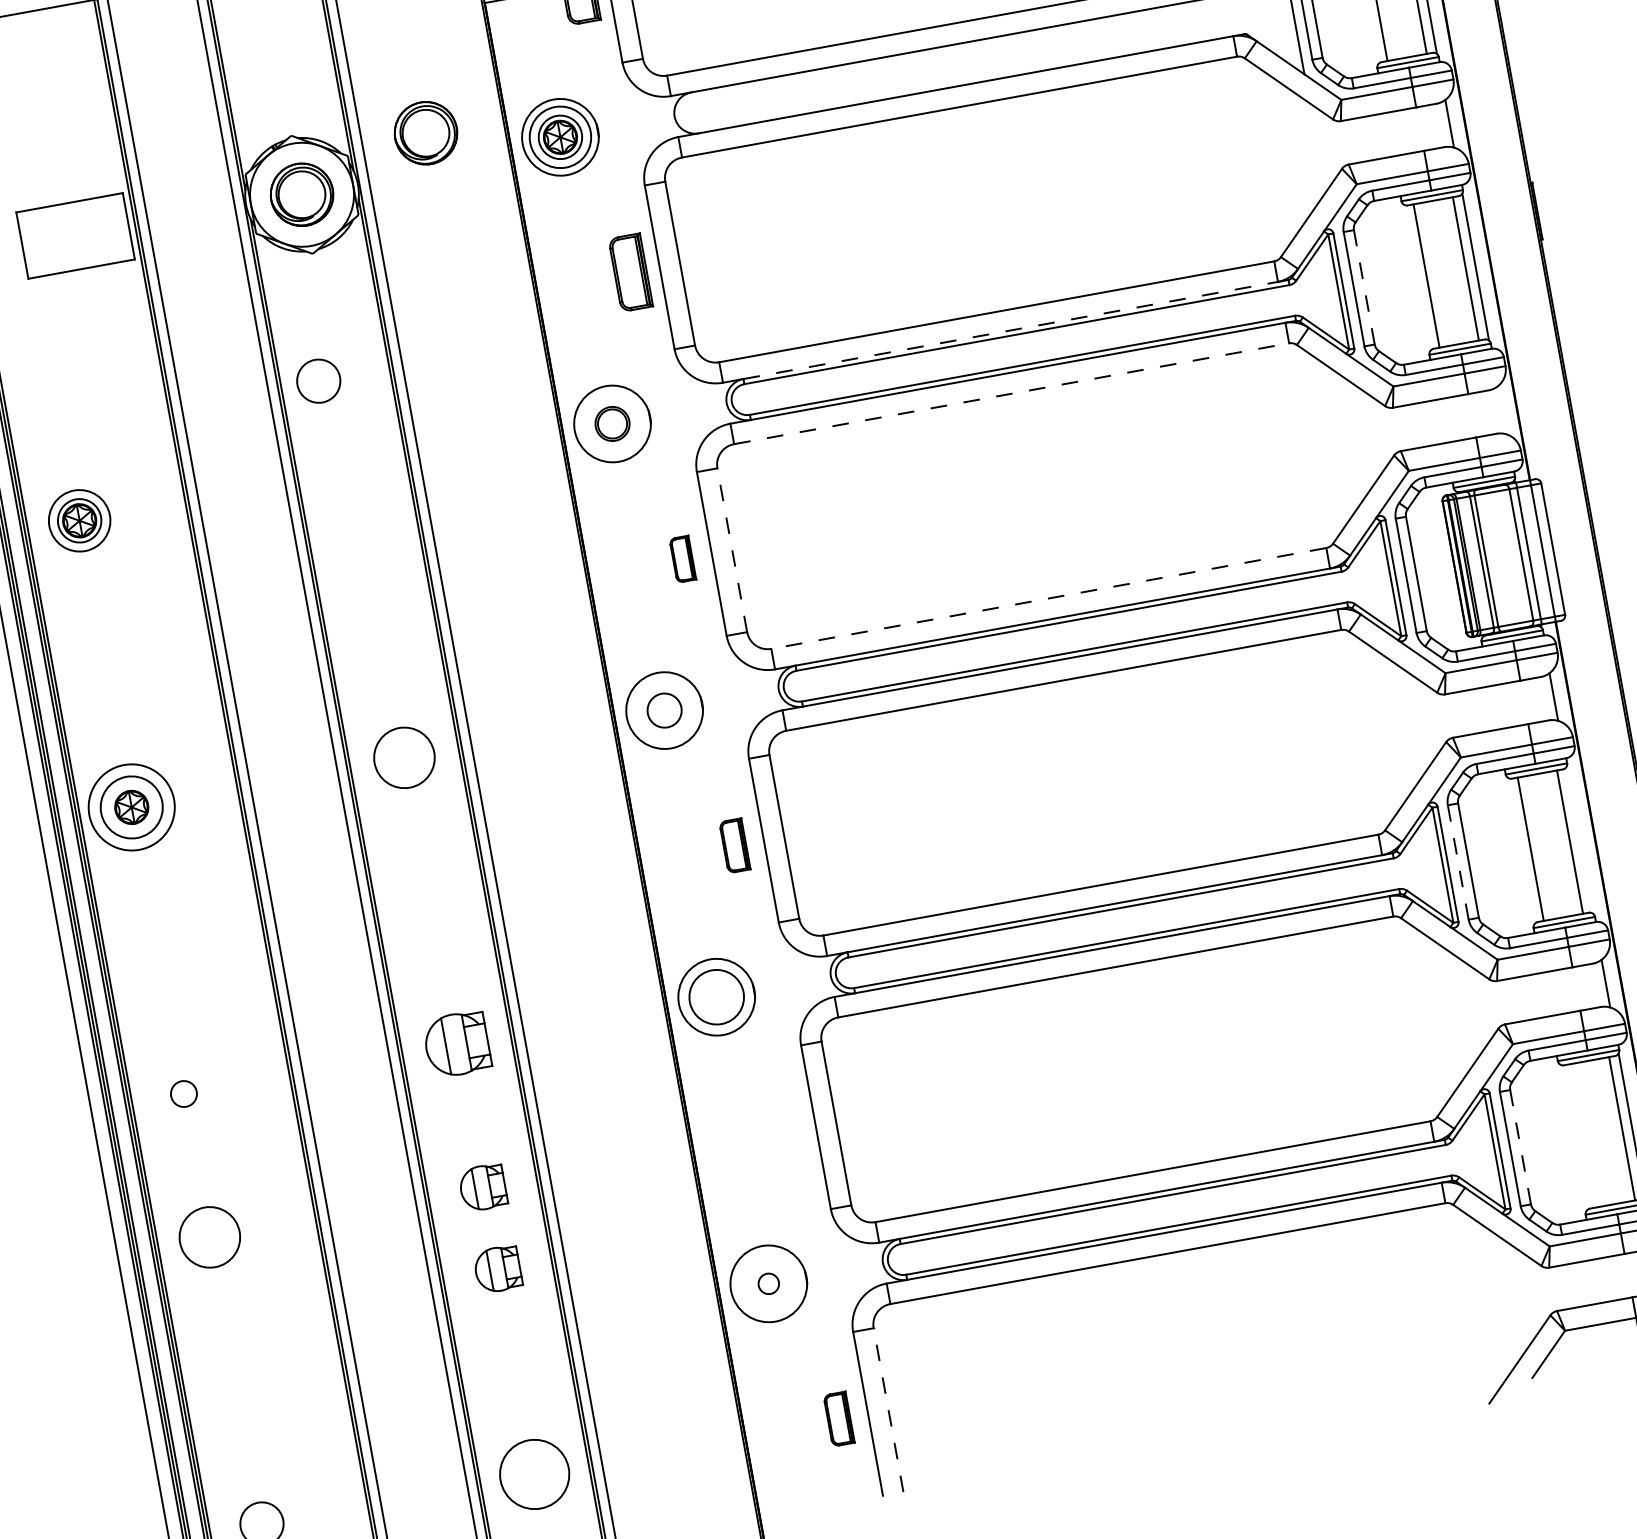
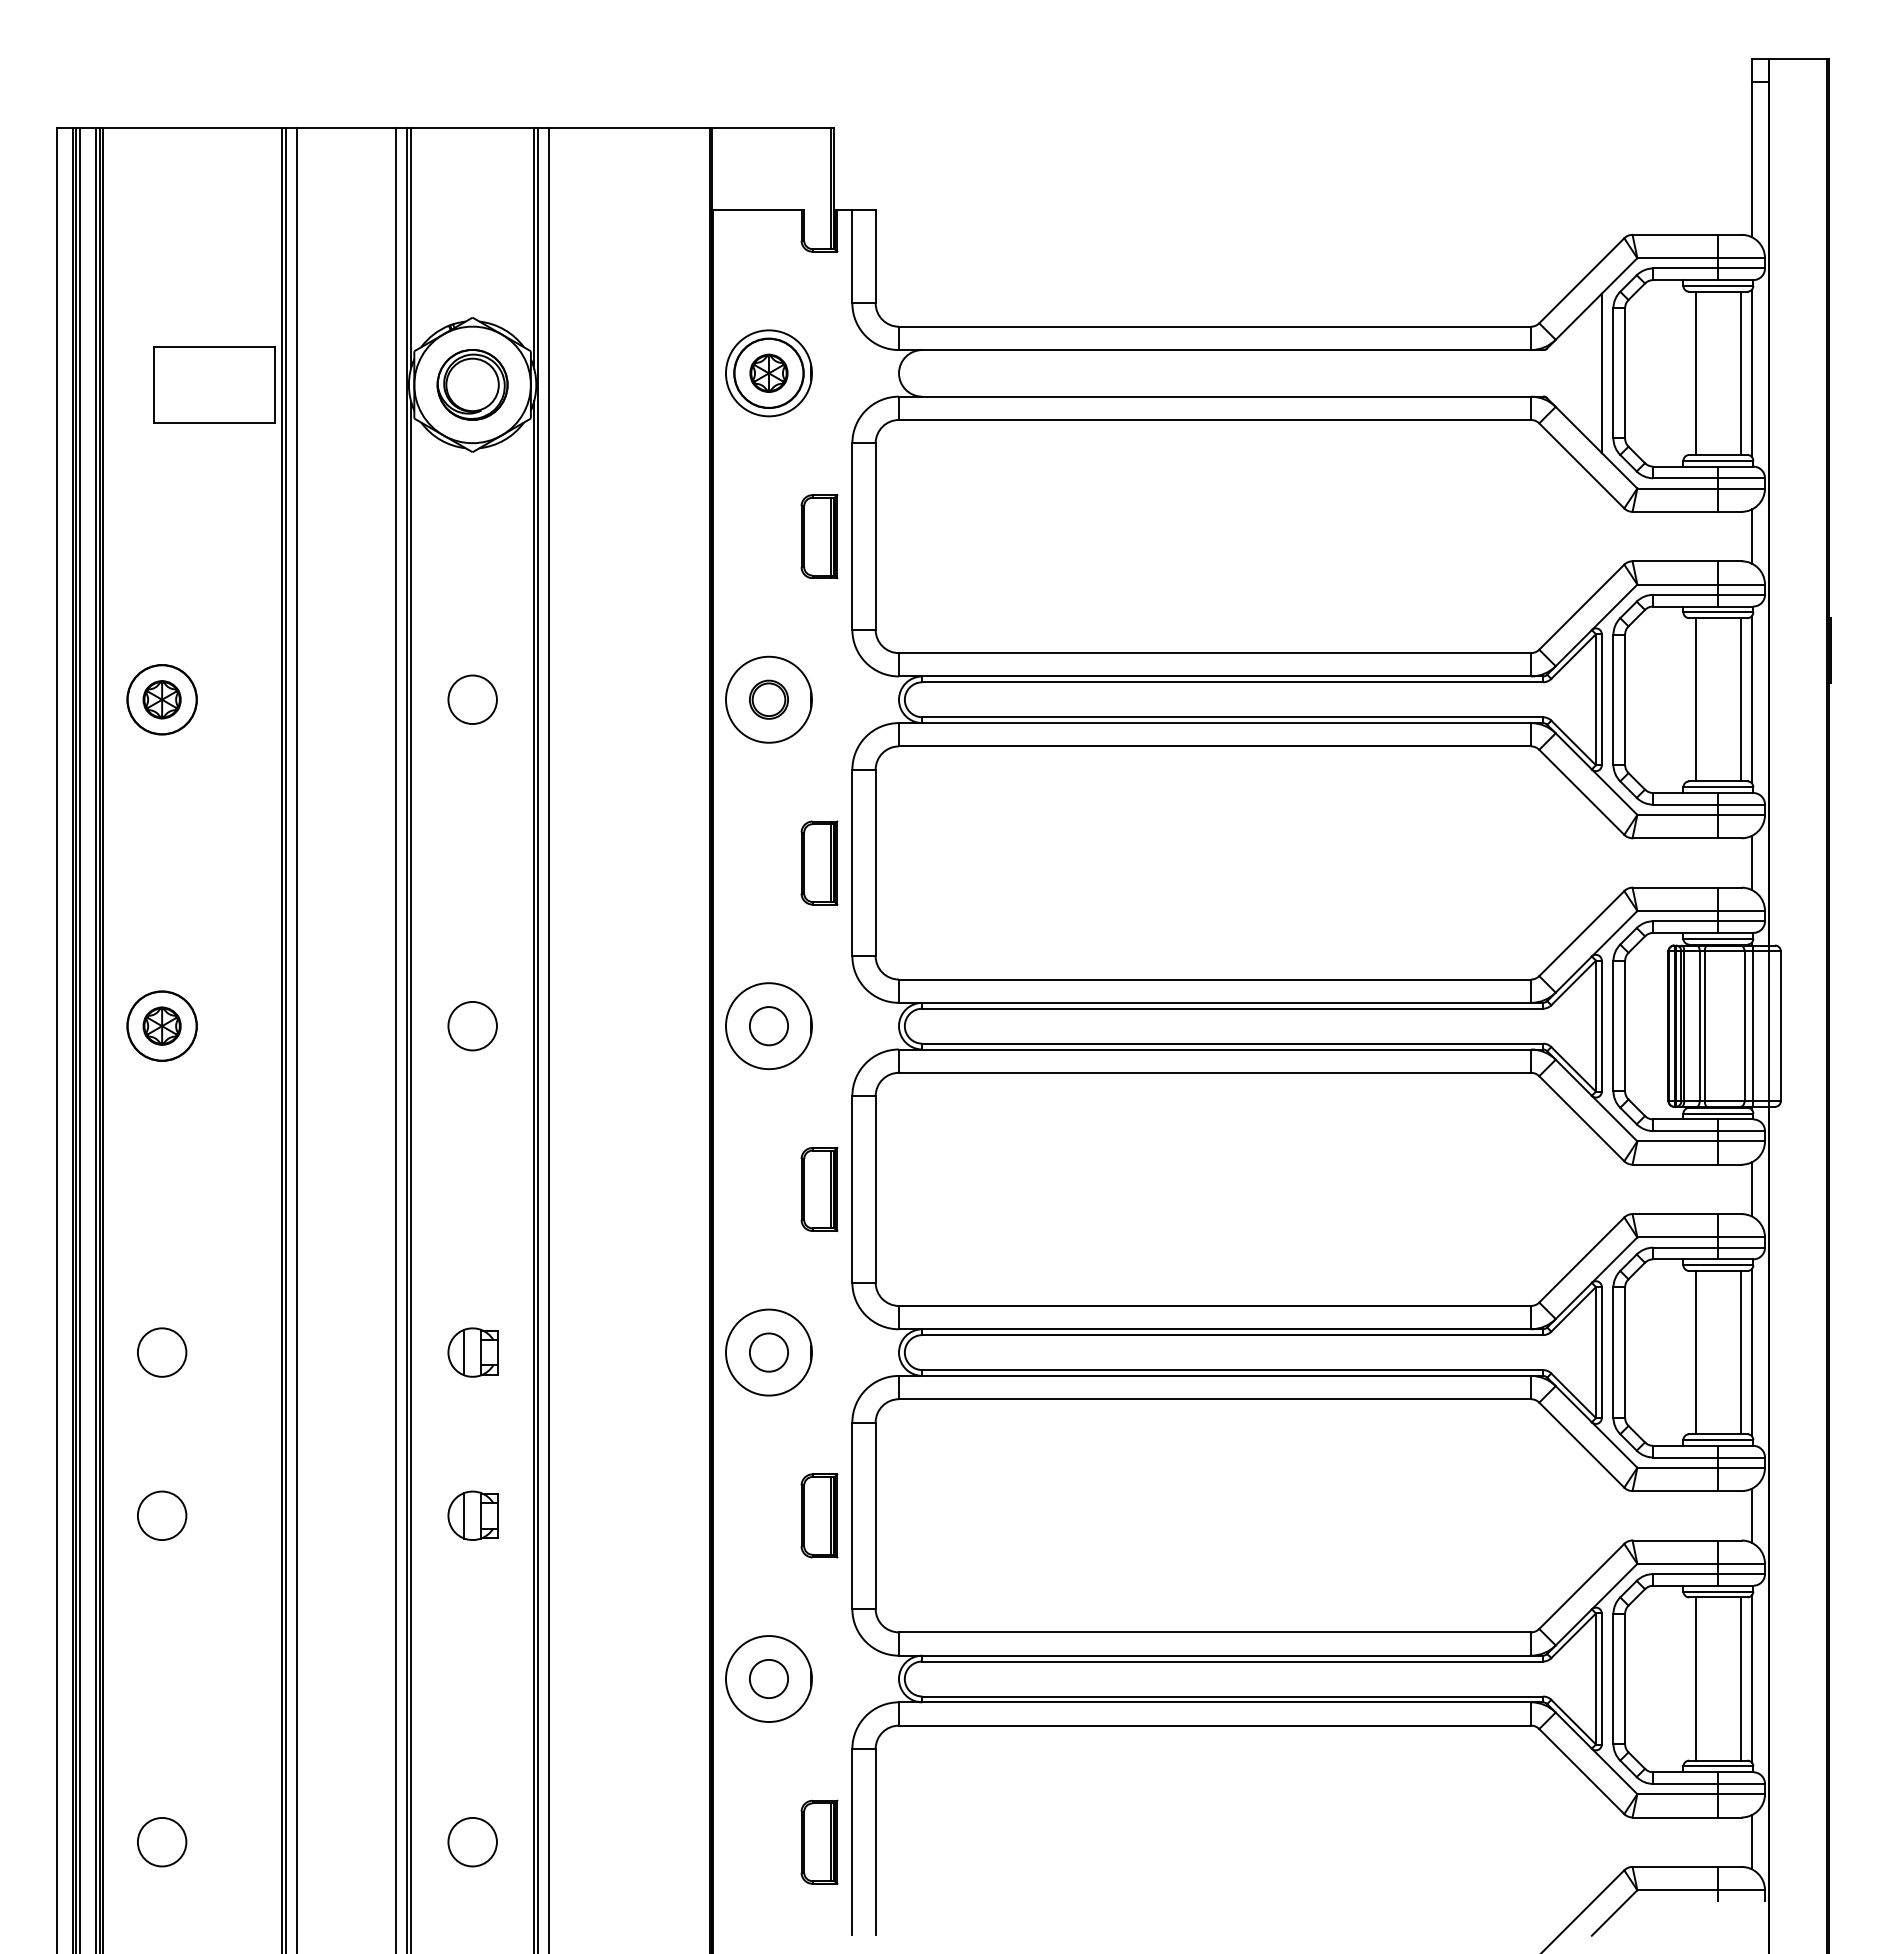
part: (425, 132) -> (621, 341), removed
circle: (560, 137) -> (768, 373), size x1.43
line: (1364, 287) -> (1625, 699), dashed -> solid
line: (1011, 330) -> (1227, 676), dashed -> solid
circle: (318, 380) -> (472, 699), moved
line: (1012, 393) -> (1215, 746), dashed -> solid
line: (1501, 410) -> (1751, 862), added
circle: (79, 520) -> (161, 699), size x1.43
line: (732, 549) -> (875, 862), dashed -> solid
part: (682, 558) -> (819, 862), size x1.67
line: (1048, 598) -> (1214, 979), dashed -> solid
circle: (404, 757) -> (472, 1025), size x0.71
circle: (131, 806) -> (161, 1025), size x0.71
line: (1579, 840) -> (1751, 1352), added
part: (734, 845) -> (819, 1188), size x1.43
line: (1458, 863) -> (1613, 1353), dashed -> solid
circle: (716, 997) -> (768, 1352), size x0.62
part: (456, 1044) -> (472, 1352), size x0.71
circle: (184, 1093) -> (162, 1352), size x1.67
part: (787, 1132) -> (819, 1515), added
line: (1583, 1135) -> (1696, 1678), added
line: (1520, 1146) -> (1625, 1678), dashed -> solid
circle: (209, 1237) -> (161, 1515), size x0.71
part: (497, 1269) -> (472, 1608), removed
circle: (768, 1283) -> (768, 1678), size x1.67
line: (888, 1409) -> (875, 1841), dashed -> solid
part: (839, 1418) -> (819, 1841), size x1.43
circle: (534, 1473) -> (472, 1841), size x0.62

